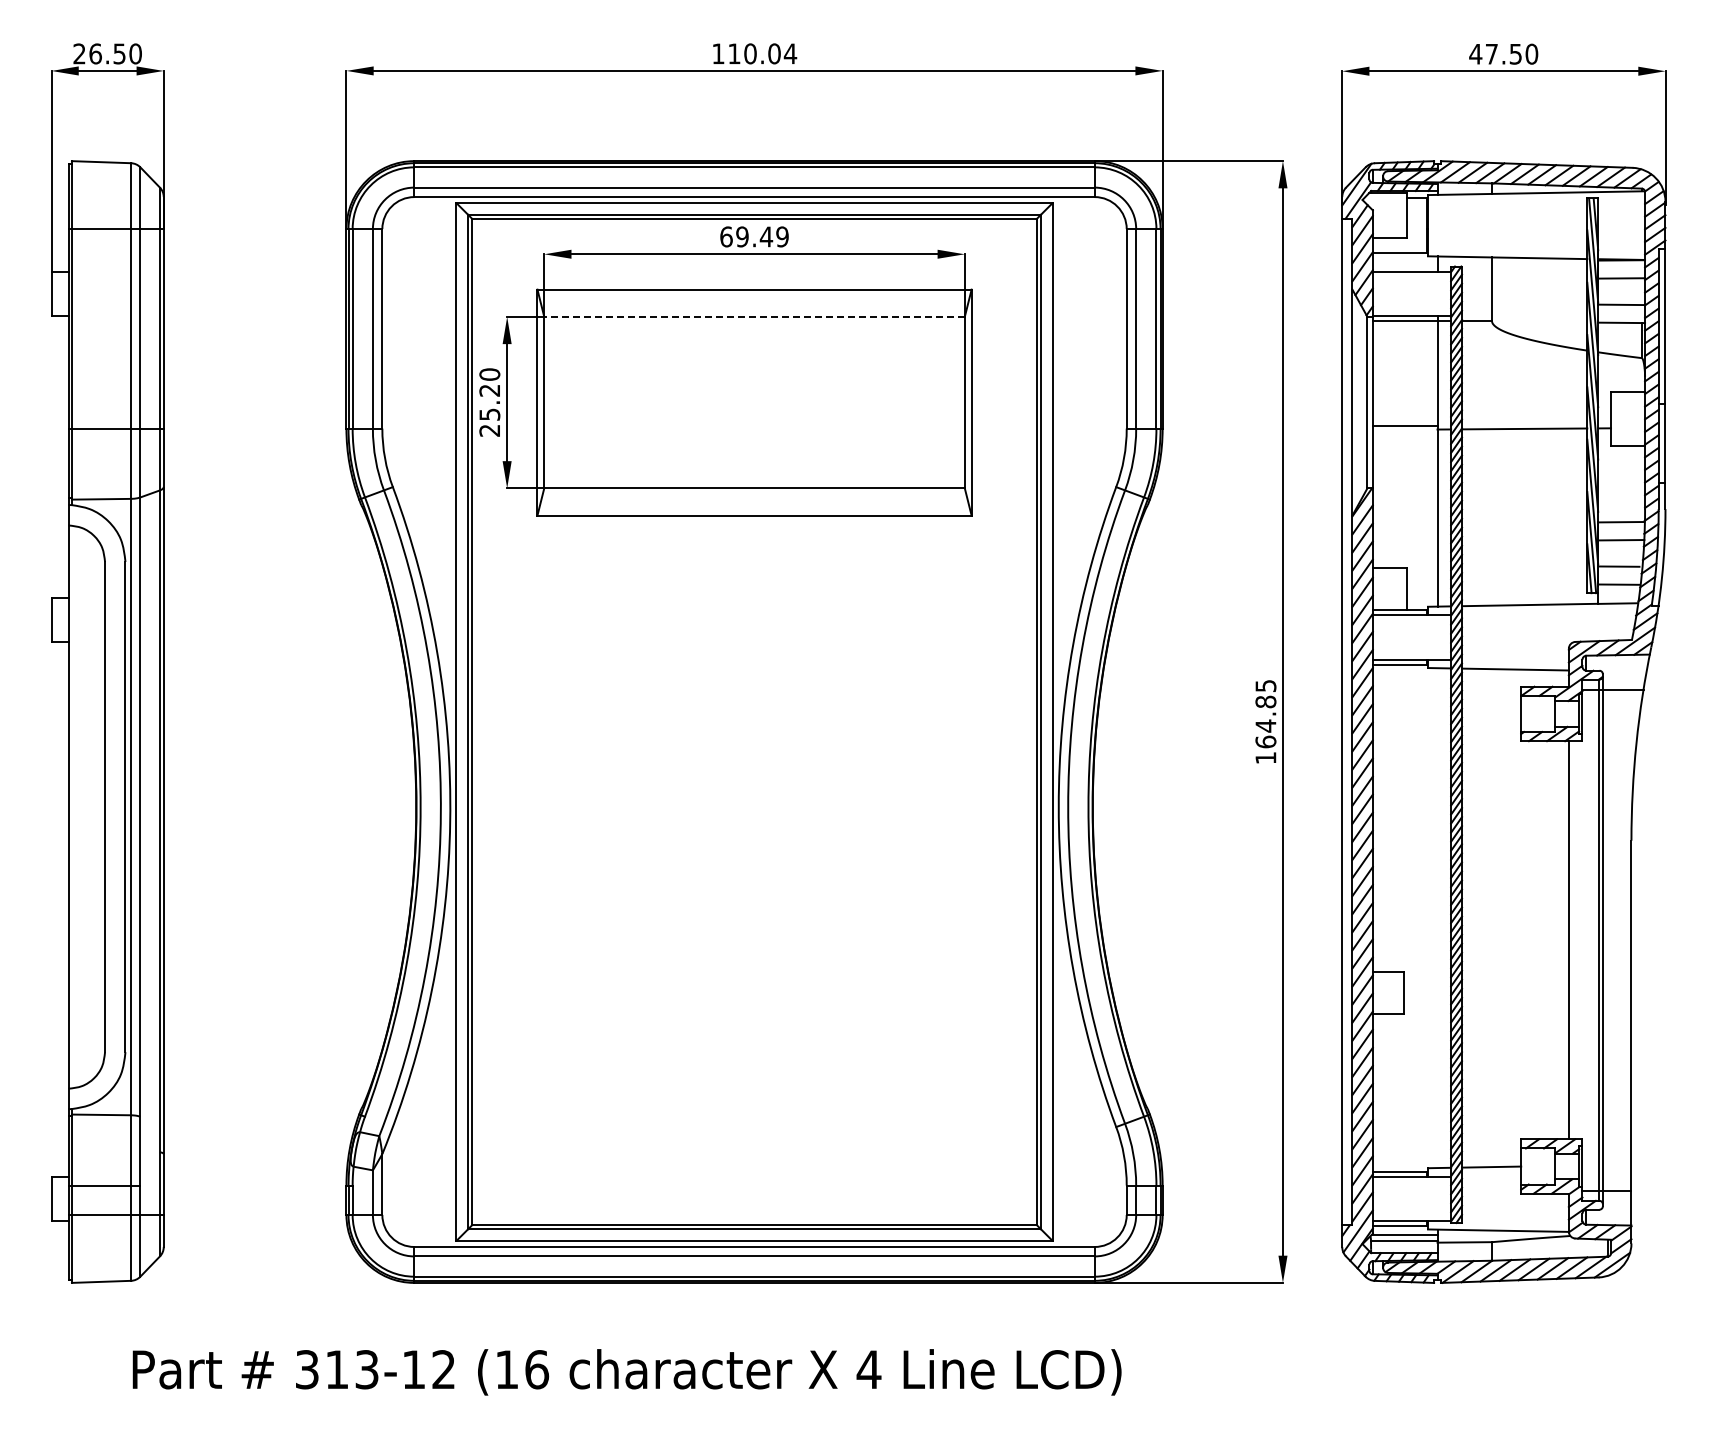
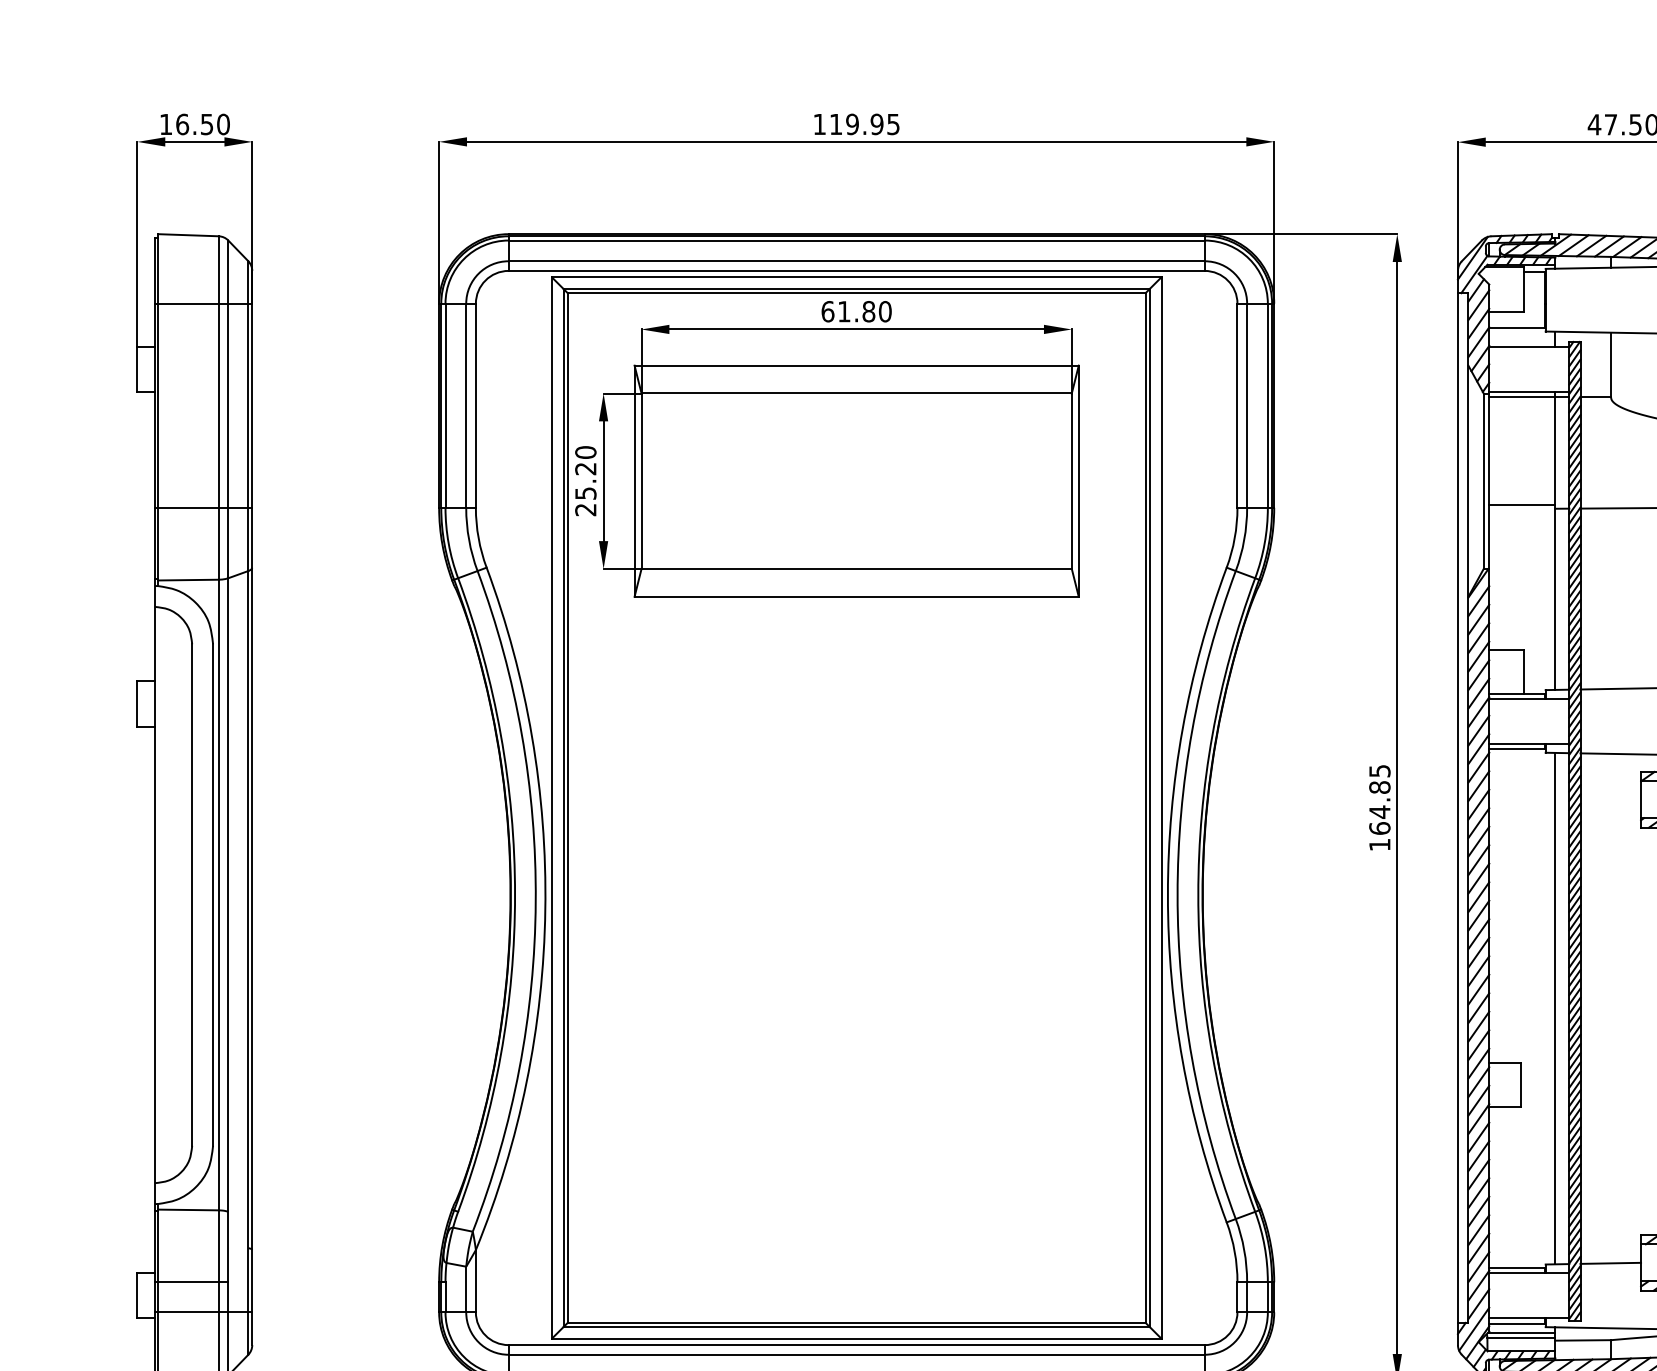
text: (79, 53) -> (166, 124), 26.50 -> 16.50
text: (770, 53) -> (873, 124), 110.04 -> 119.95
text: (762, 236) -> (864, 311), 69.49 -> 61.80
line: (754, 316) -> (856, 393), dashed -> solid
line: (1437, 918) -> (1555, 1009), added

